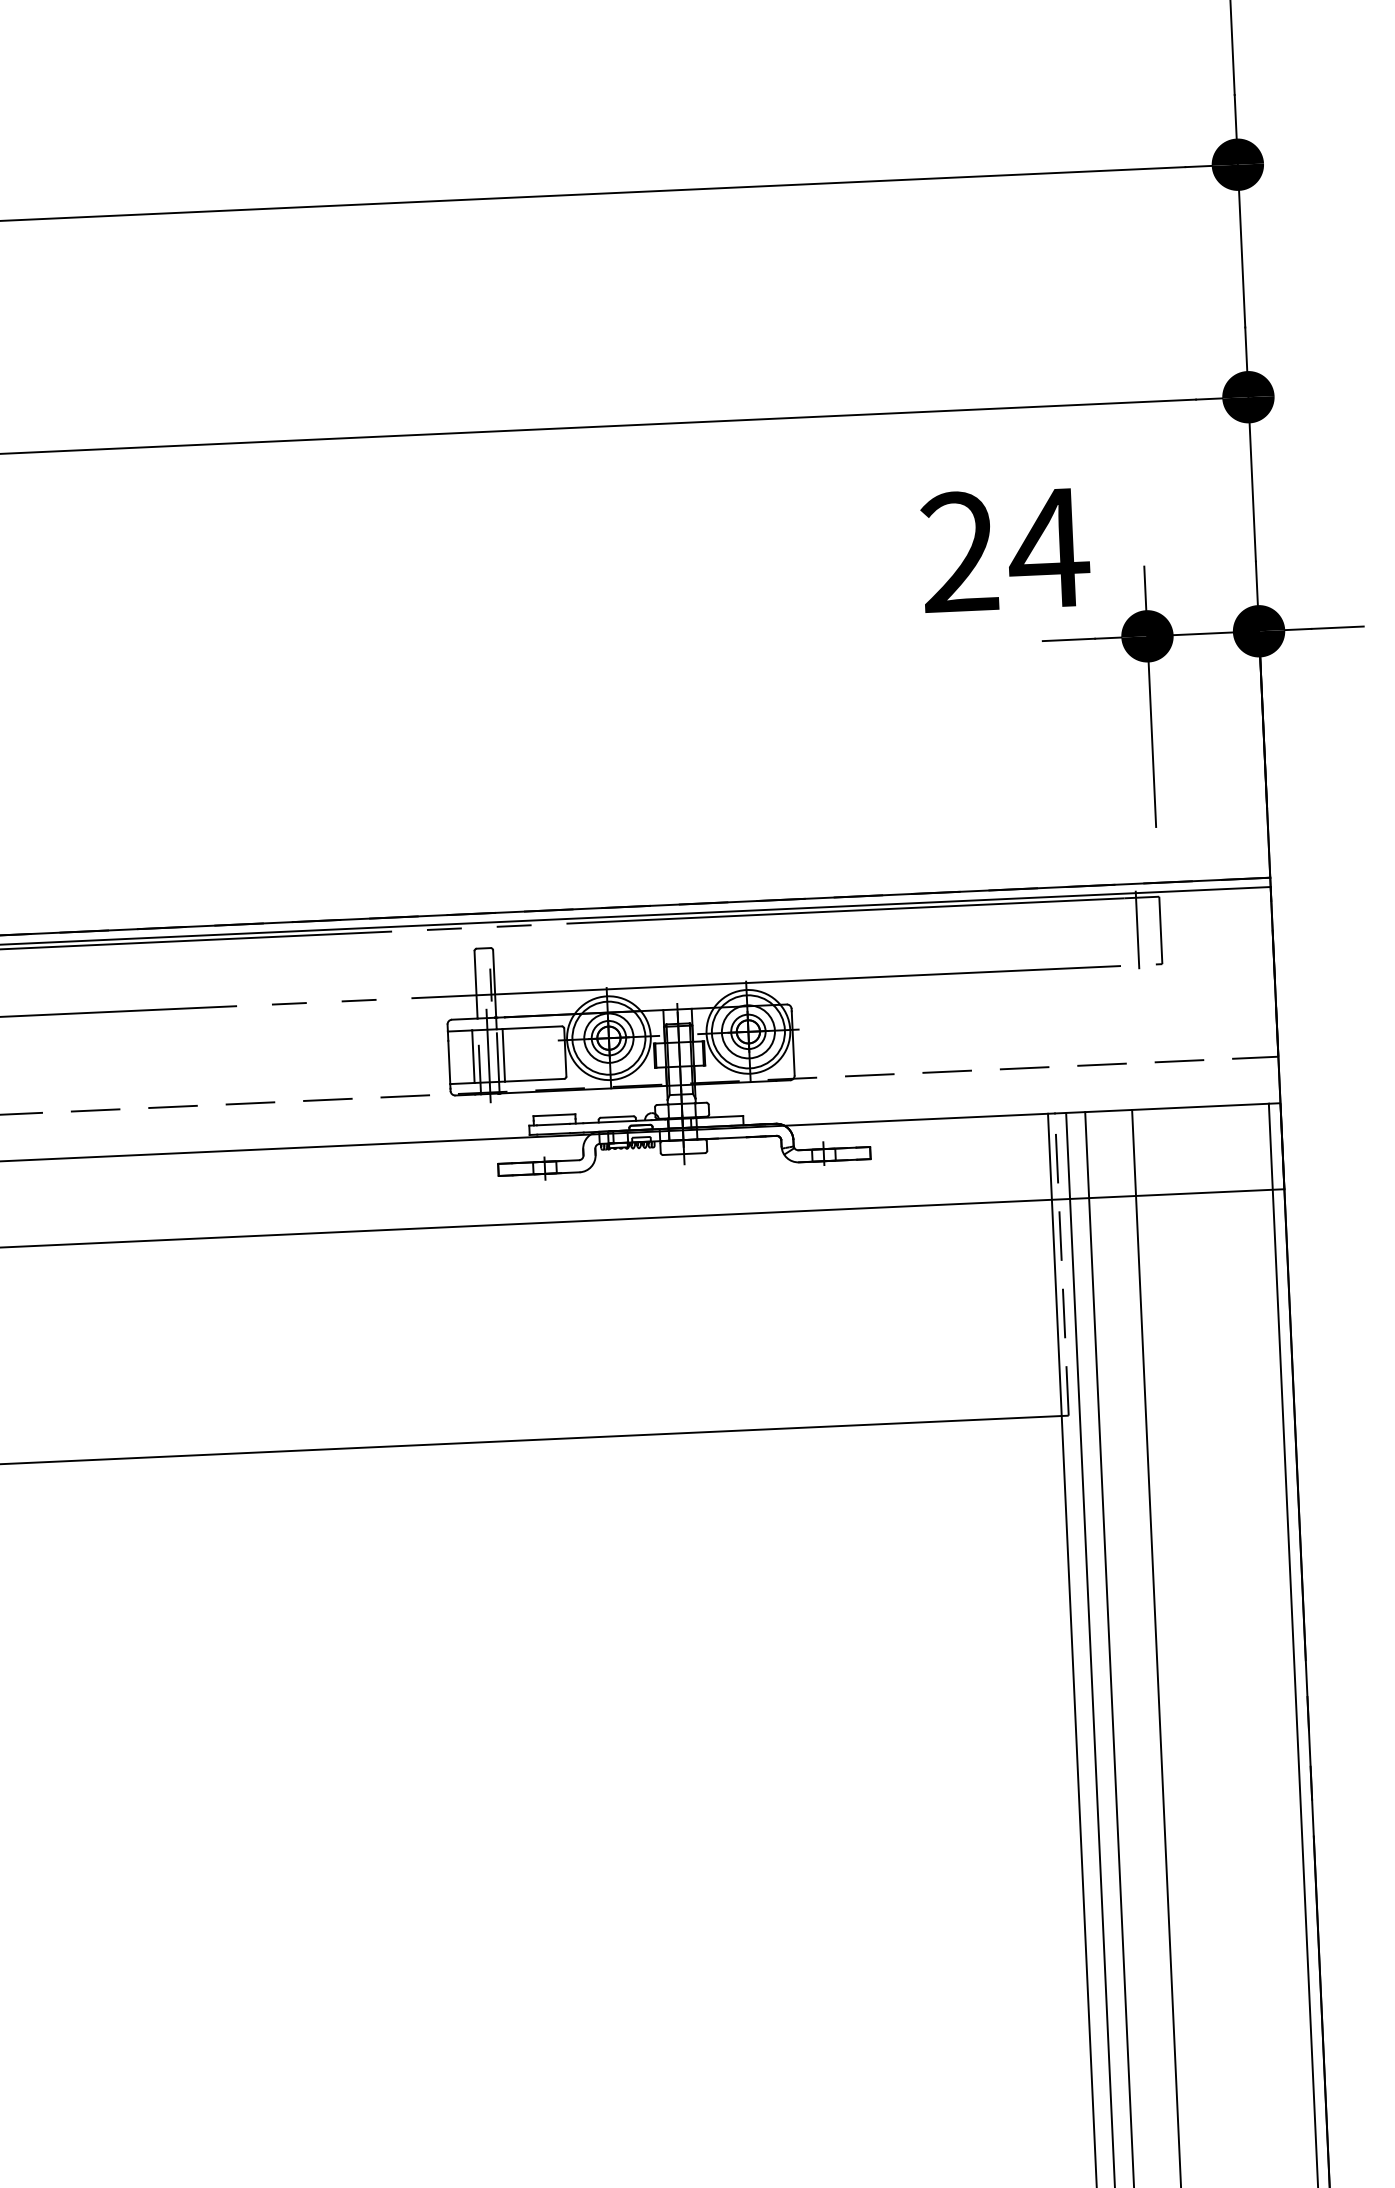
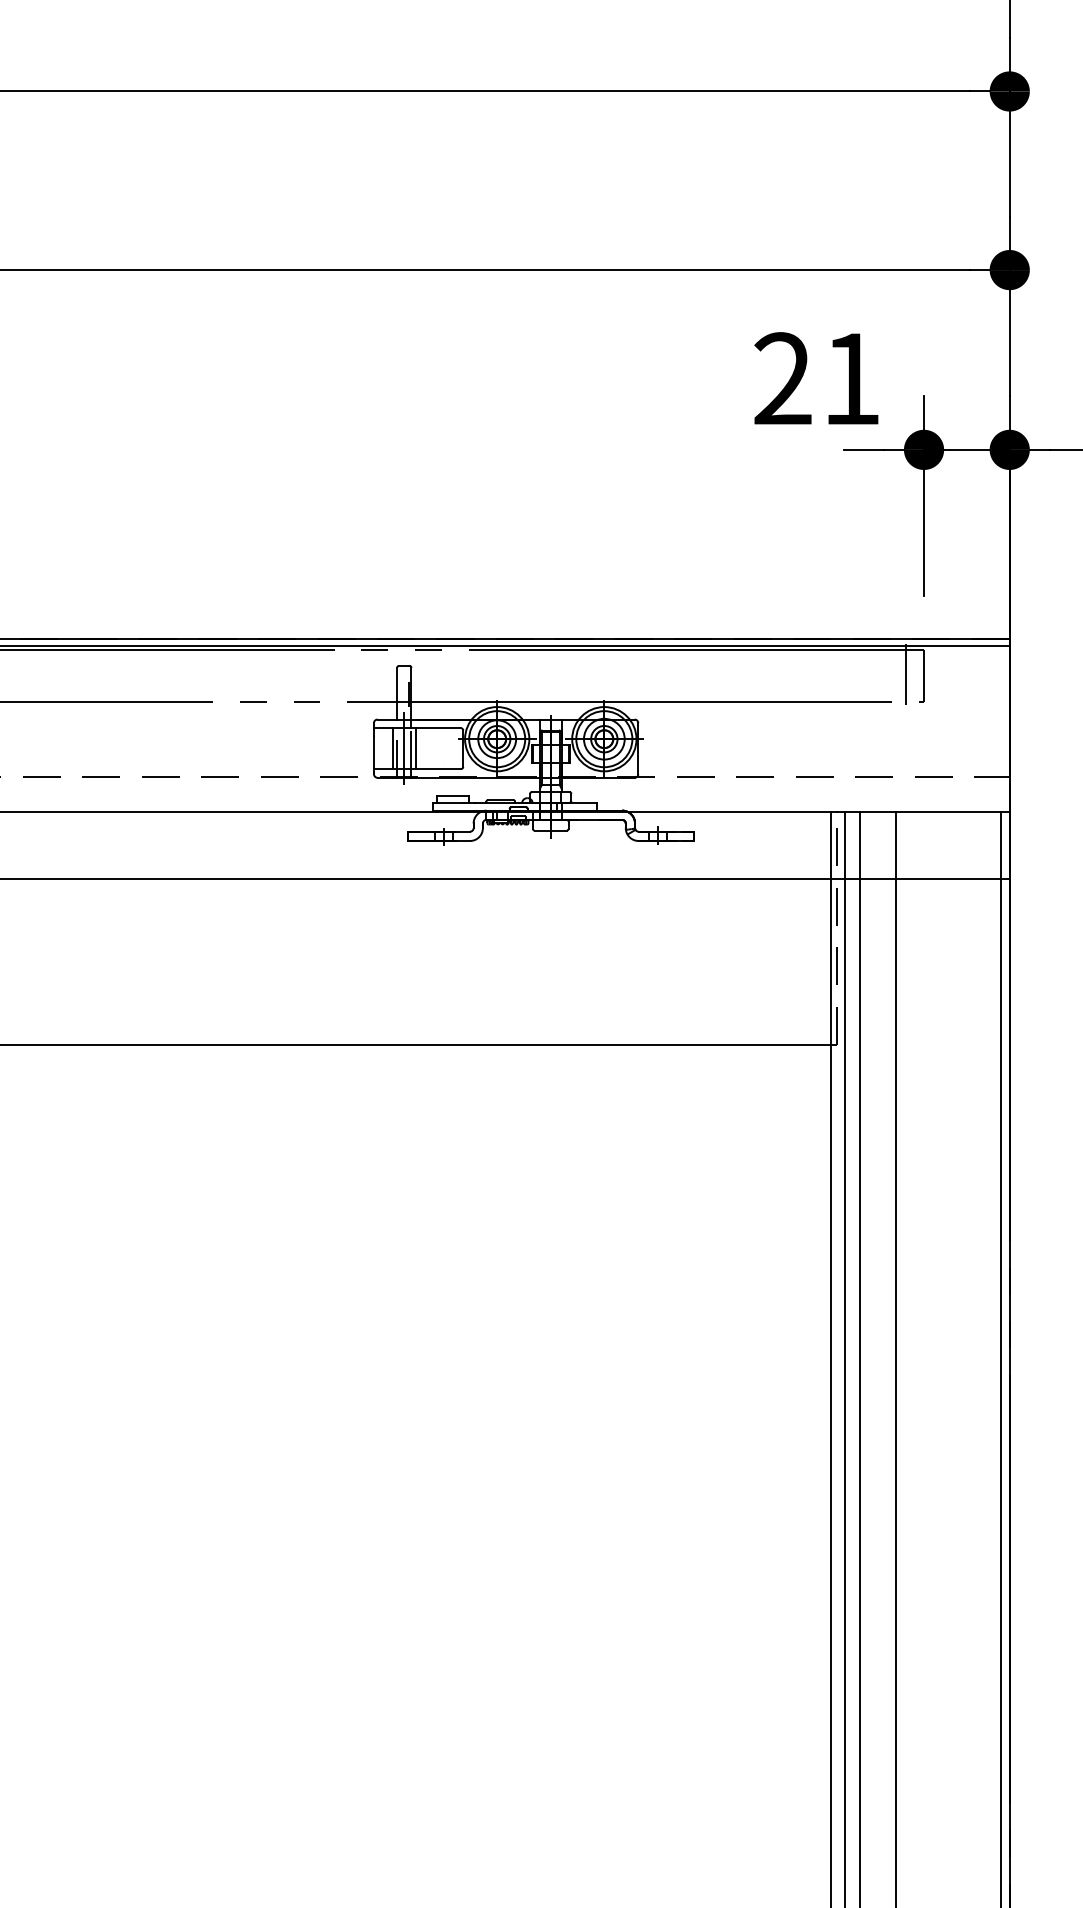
text: (1048, 547) -> (851, 378), 24 -> 21

